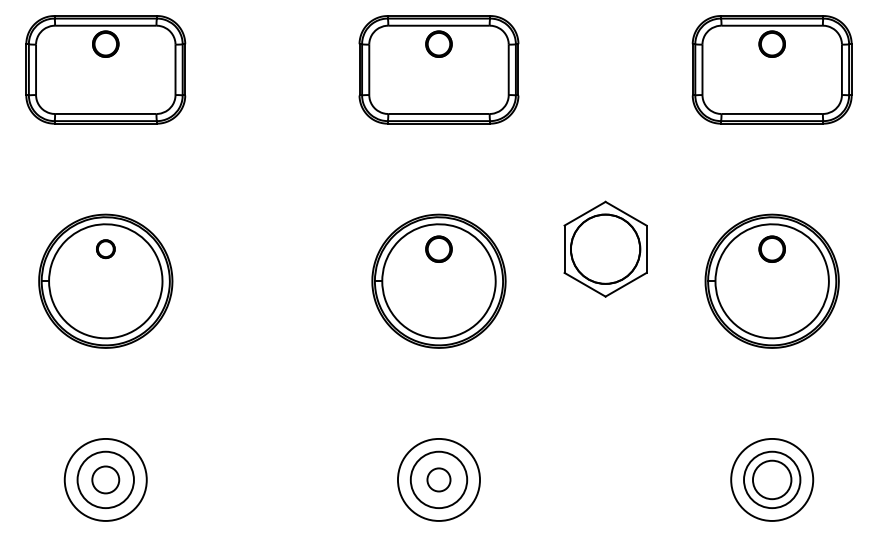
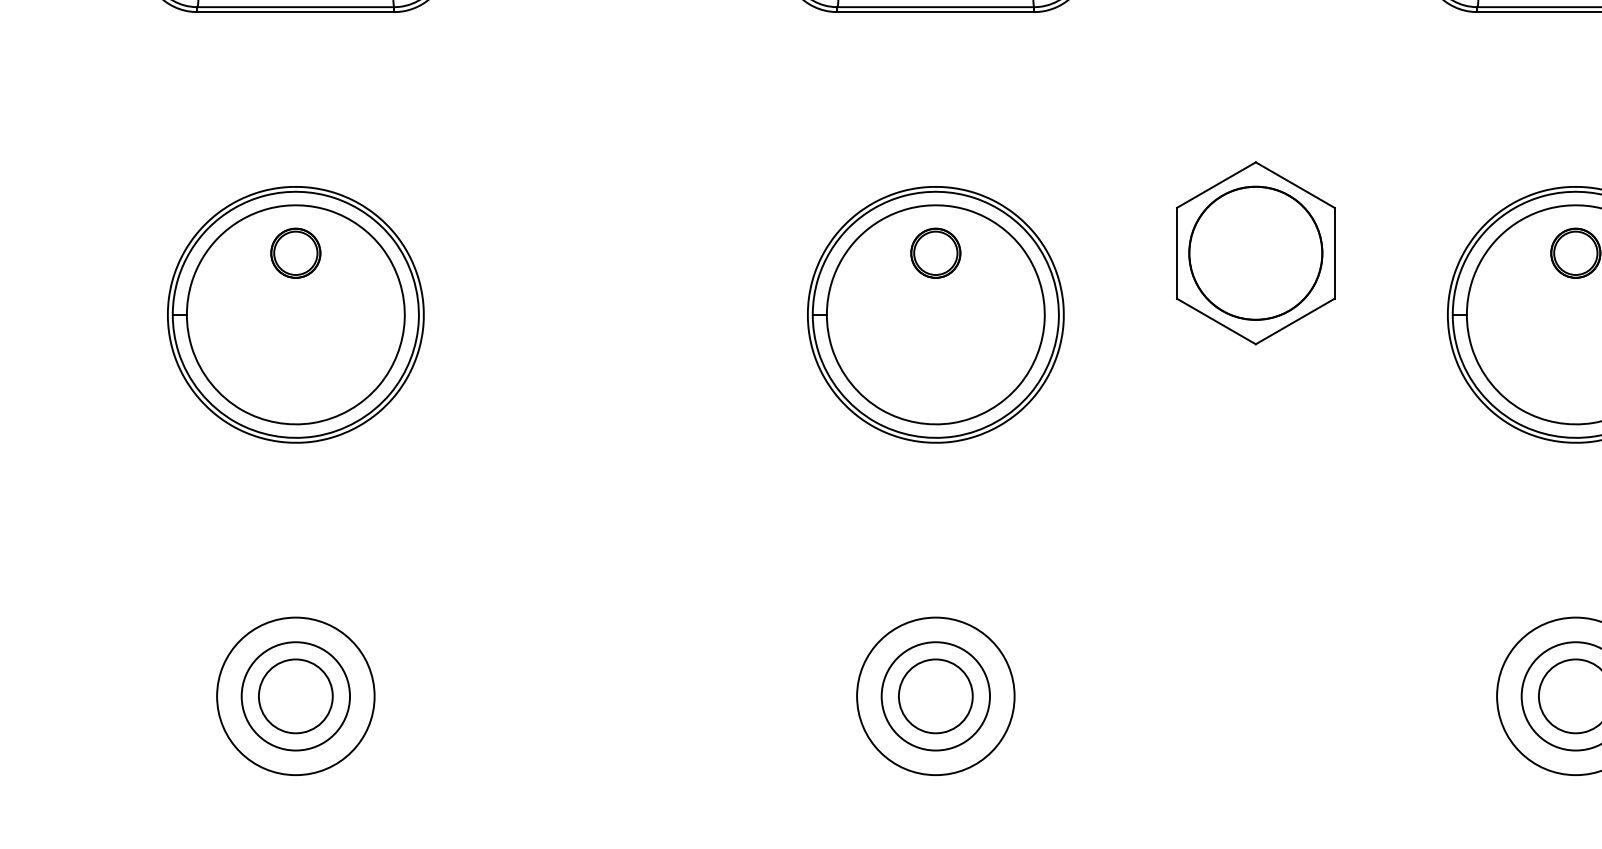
part: (105, 248) -> (295, 251), size x1.43
circle: (105, 479) -> (295, 695), size x1.43
circle: (438, 479) -> (934, 695), size x1.67

